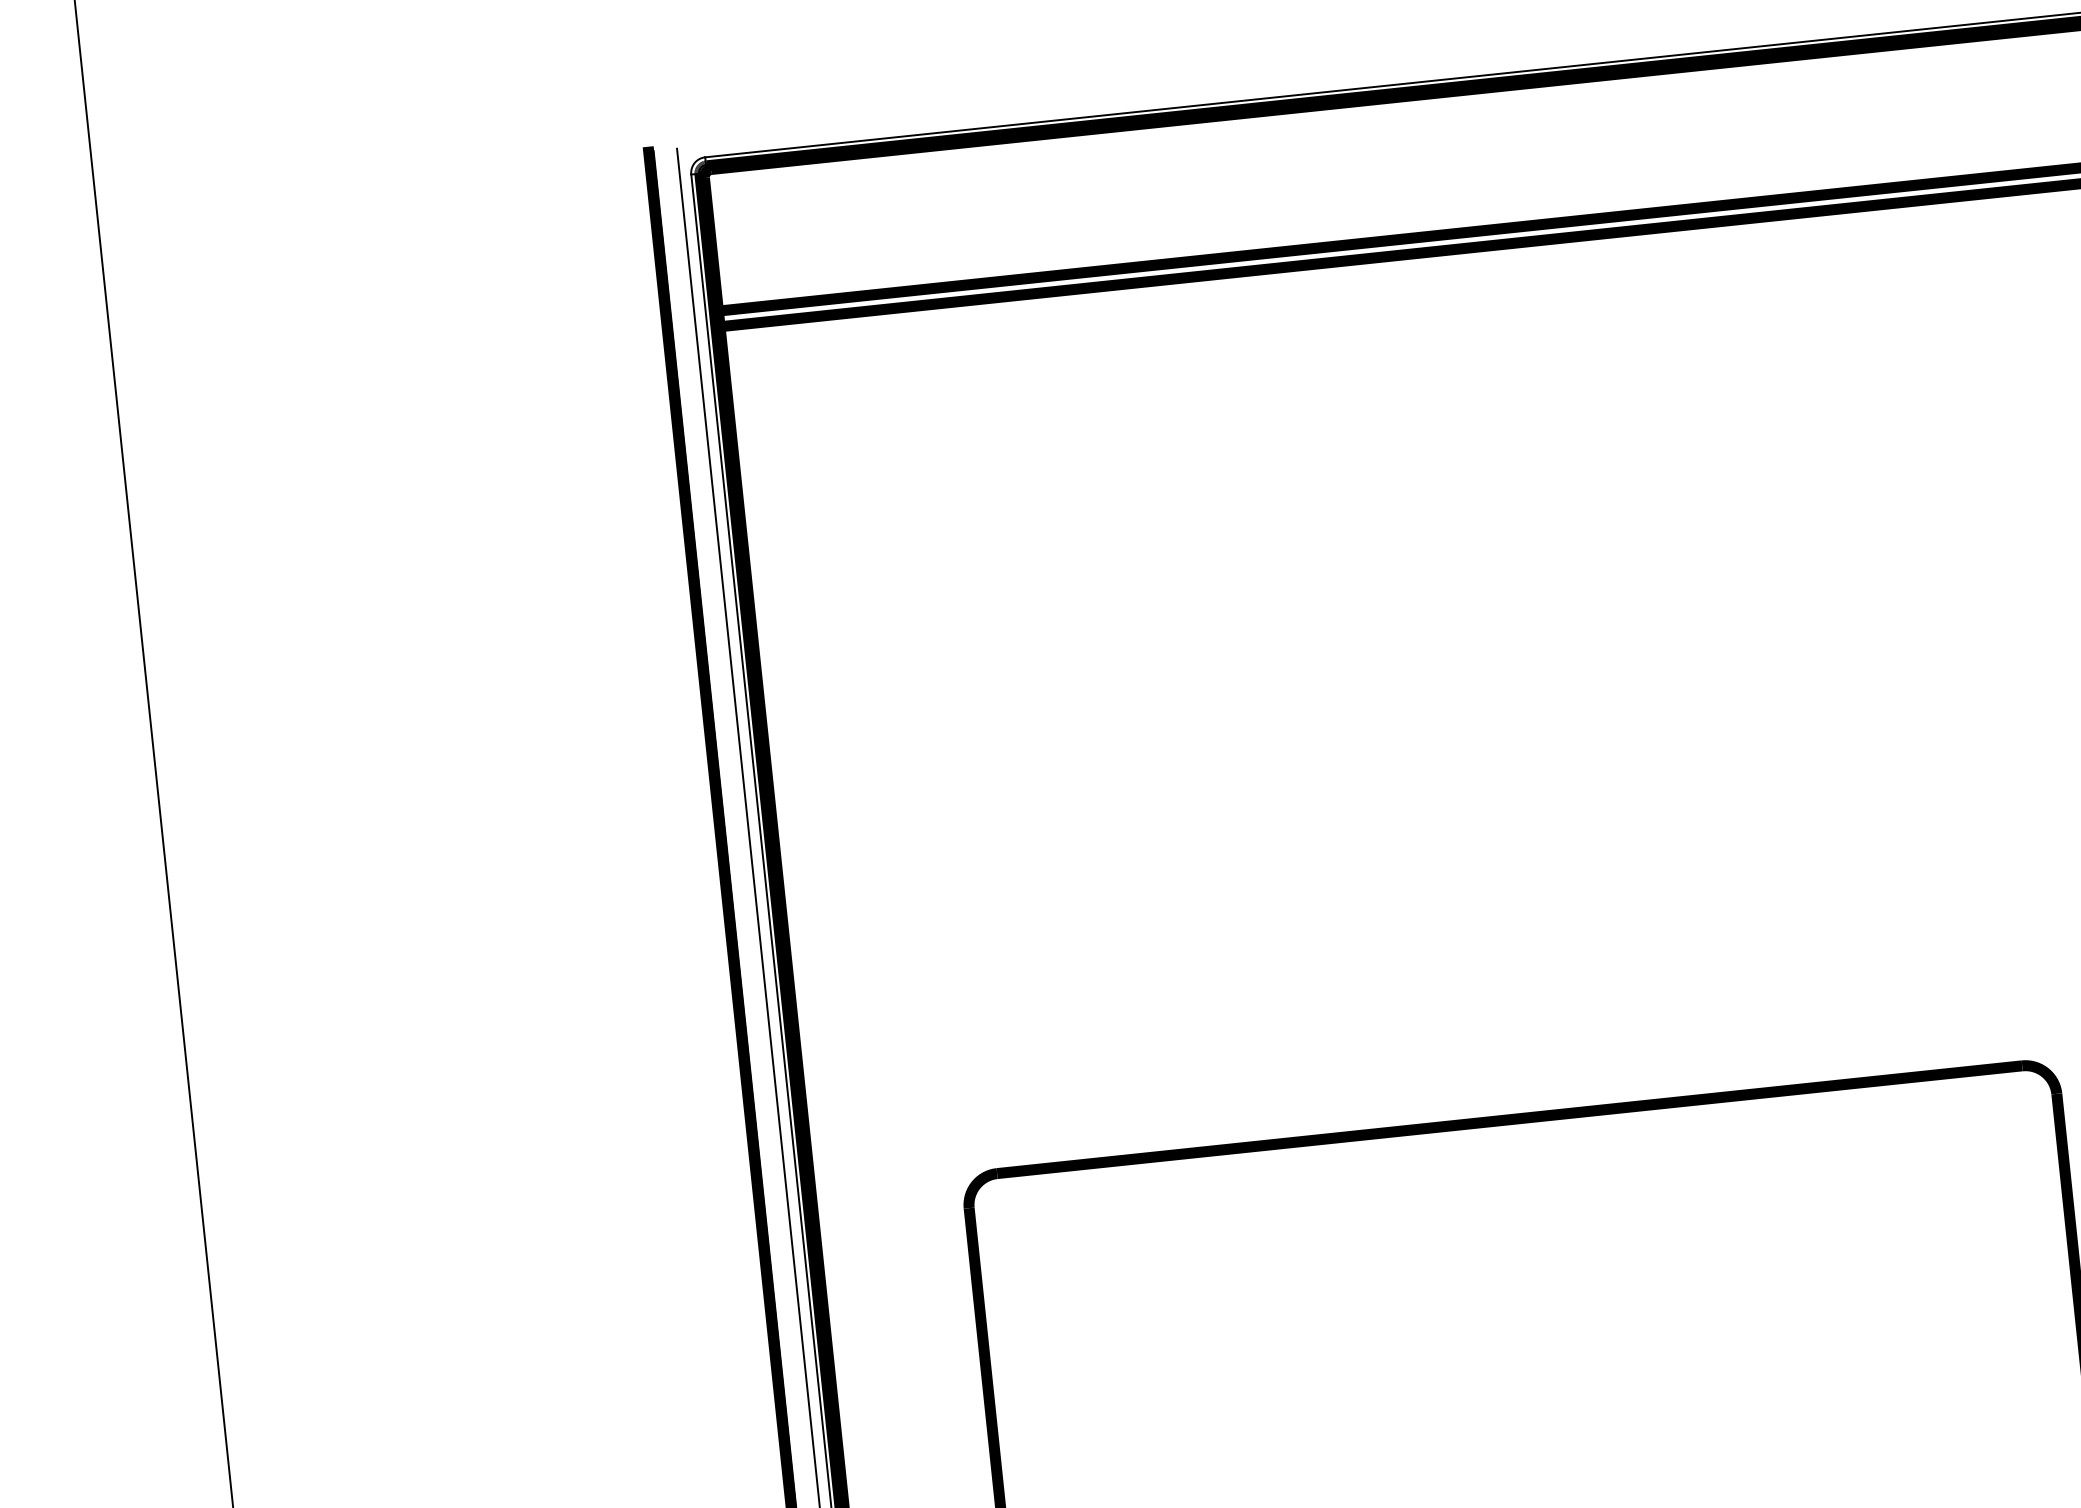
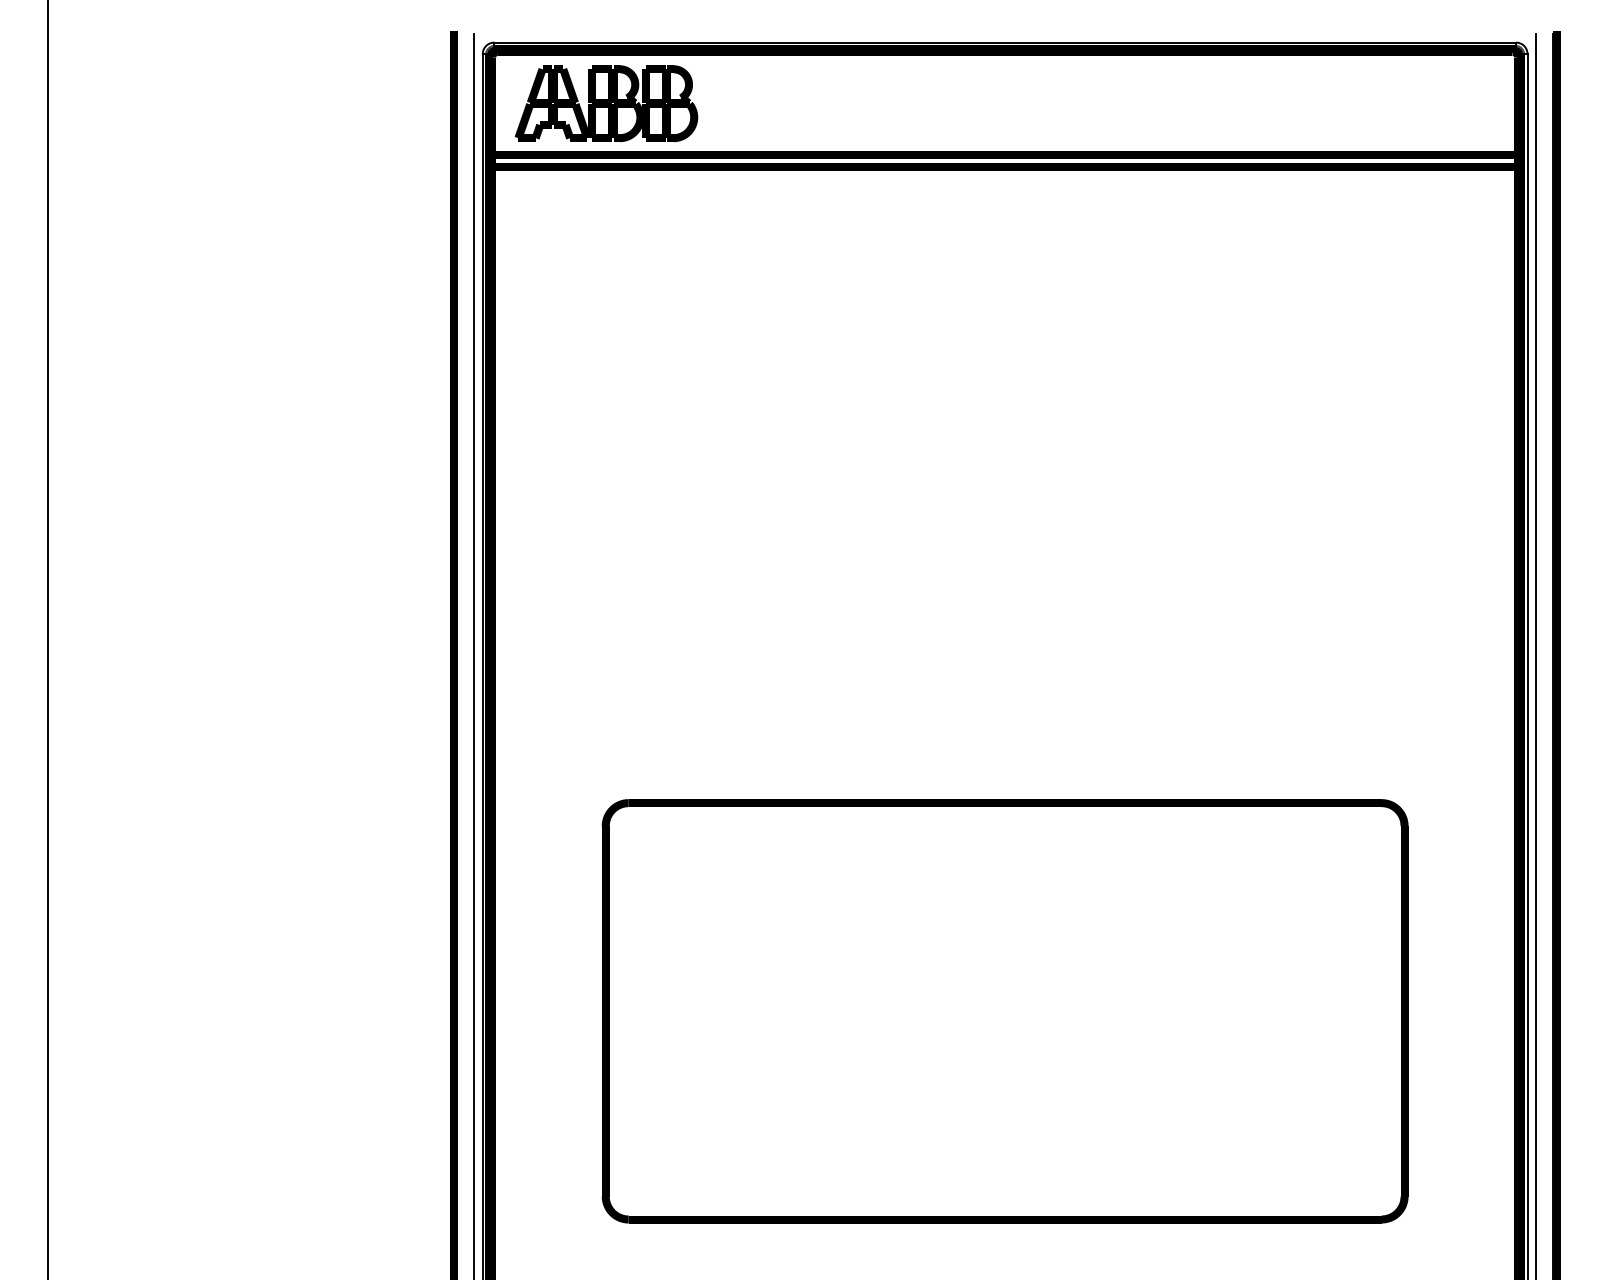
part: (866, 224) -> (606, 103), added

